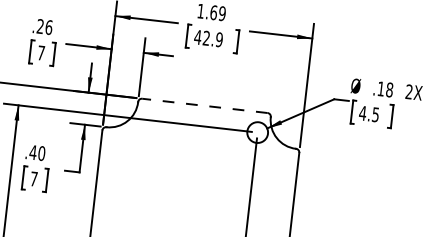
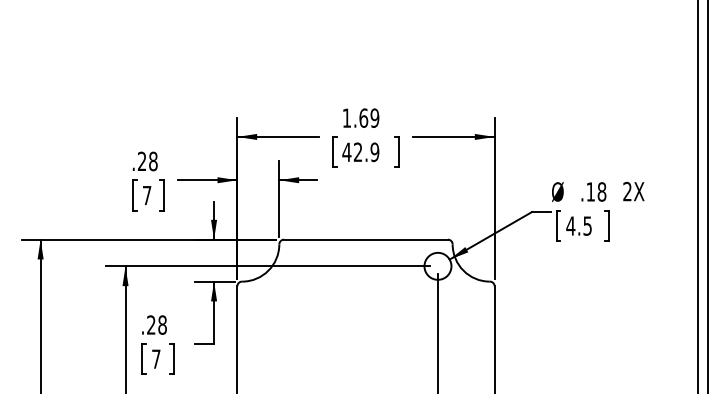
text: (49, 27) -> (153, 161), .26 -> .28
line: (205, 105) -> (366, 239), dashed -> solid
text: (37, 152) -> (156, 324), .40 -> .28

